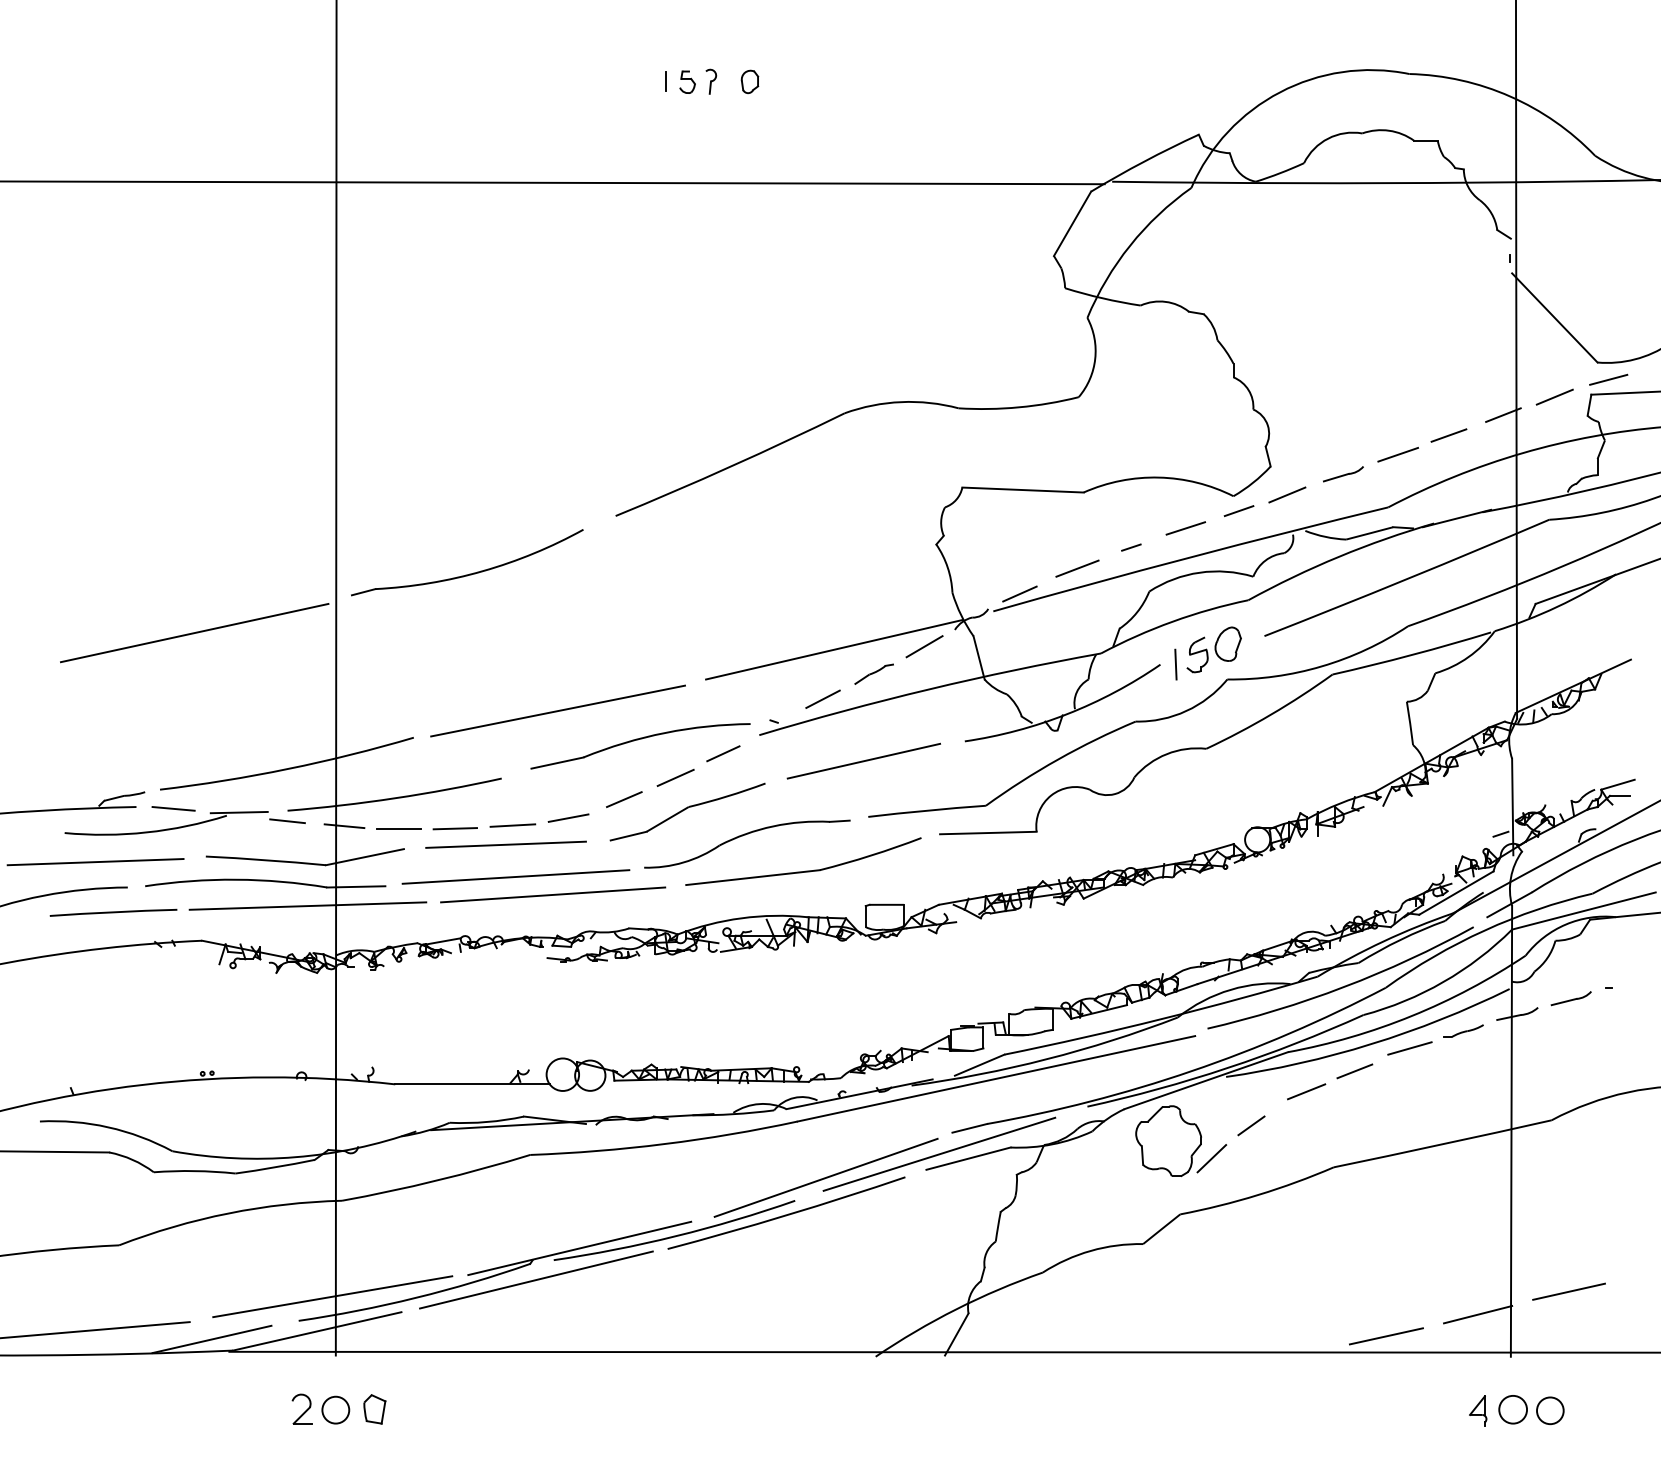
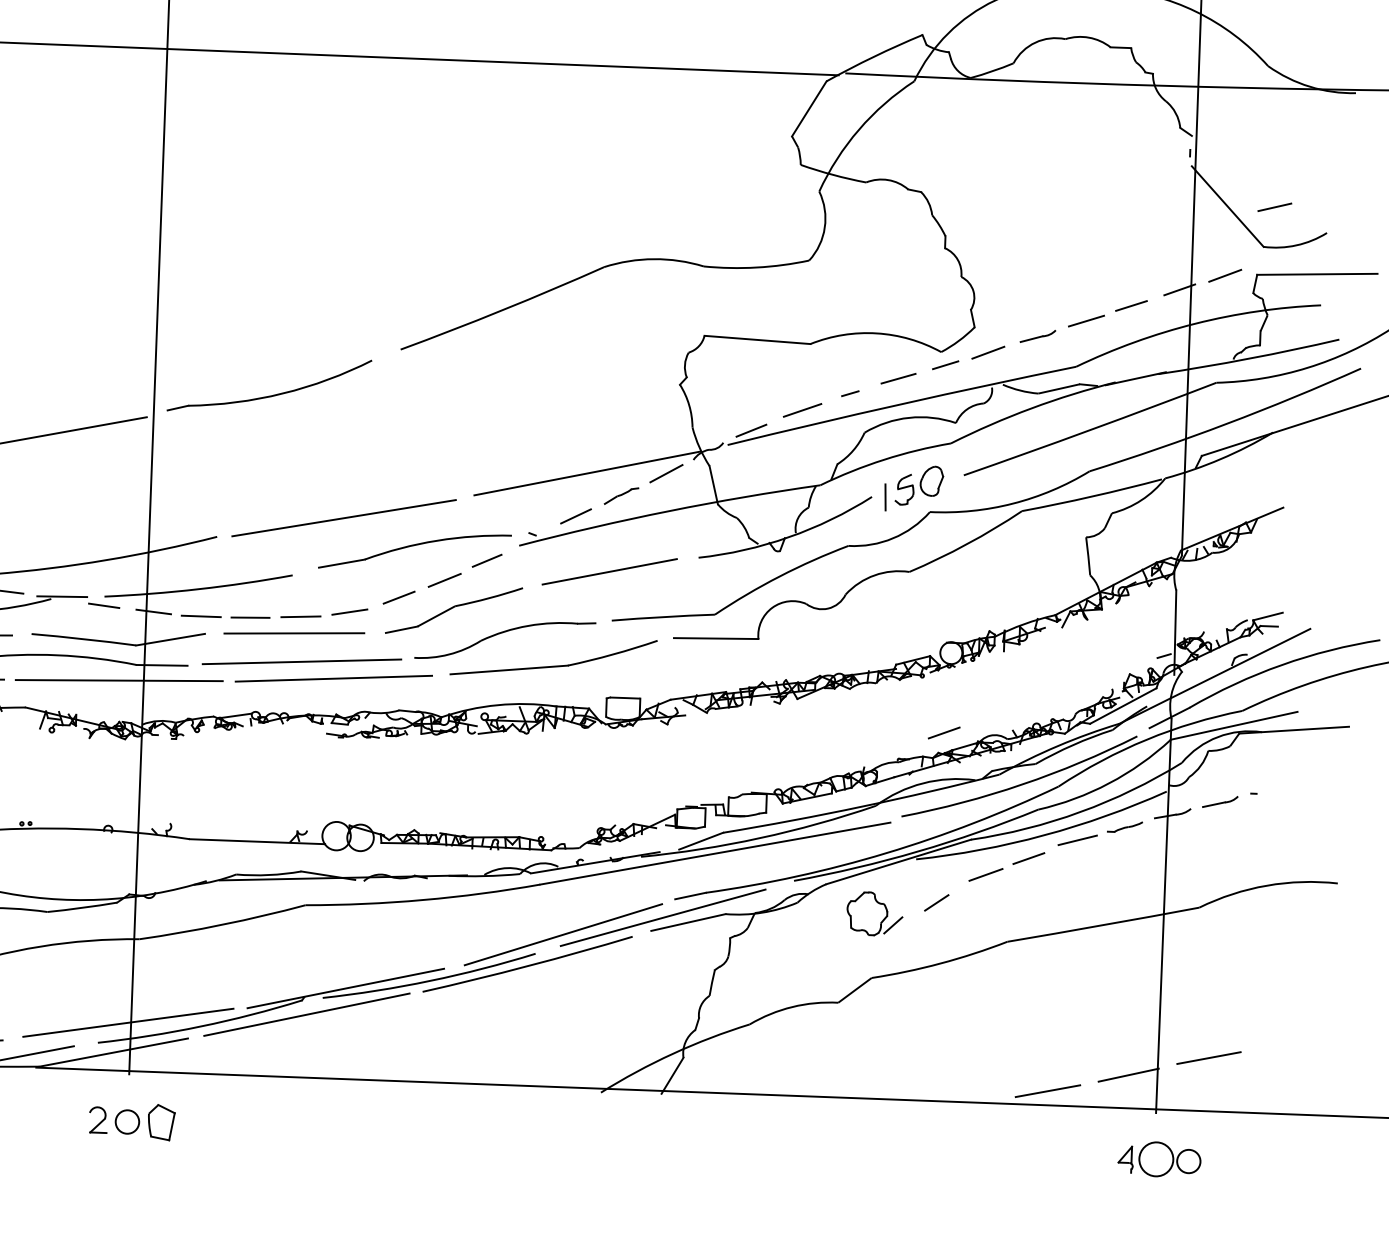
line: (1608, 379) -> (1274, 207), moved
line: (1252, 931) -> (943, 733), added
part: (1181, 1140) -> (875, 913), size x0.7
part: (374, 1409) -> (161, 1122), size x1.4
circle: (1513, 1409) -> (1156, 1159), size x1.4

